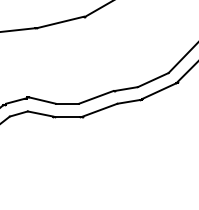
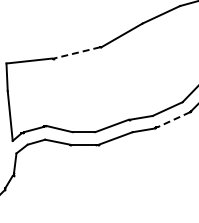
line: (60, 22) -> (77, 52), solid -> dashed
line: (159, 90) -> (173, 119), solid -> dashed

